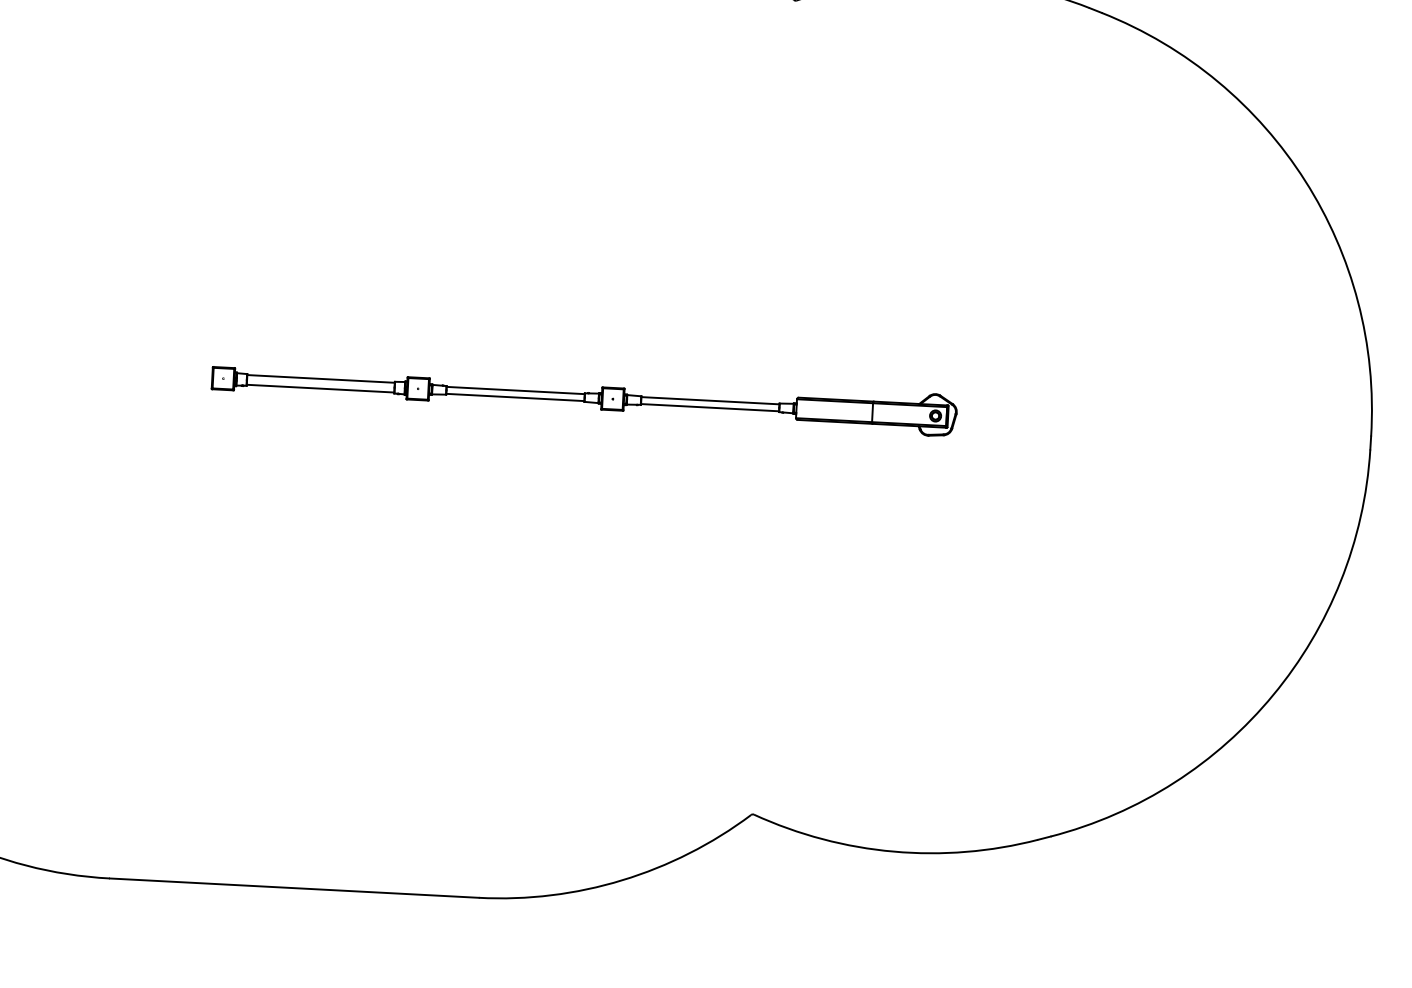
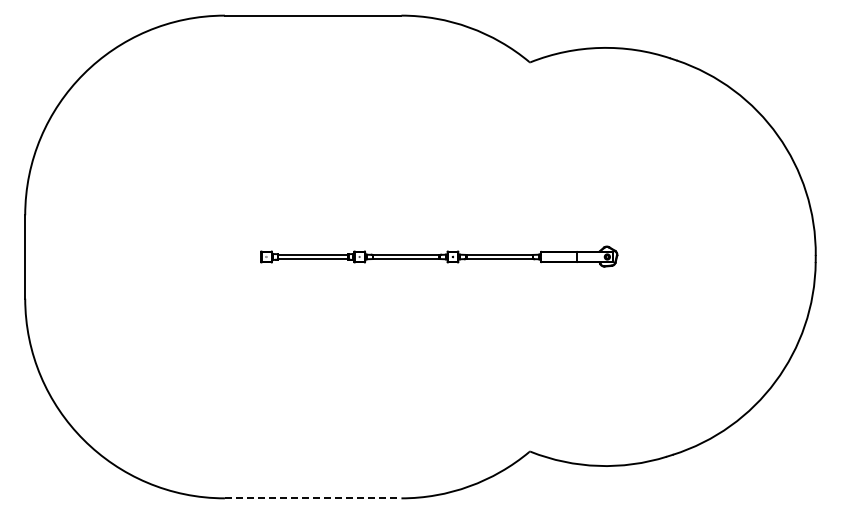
line: (295, 888) -> (313, 498), solid -> dashed

